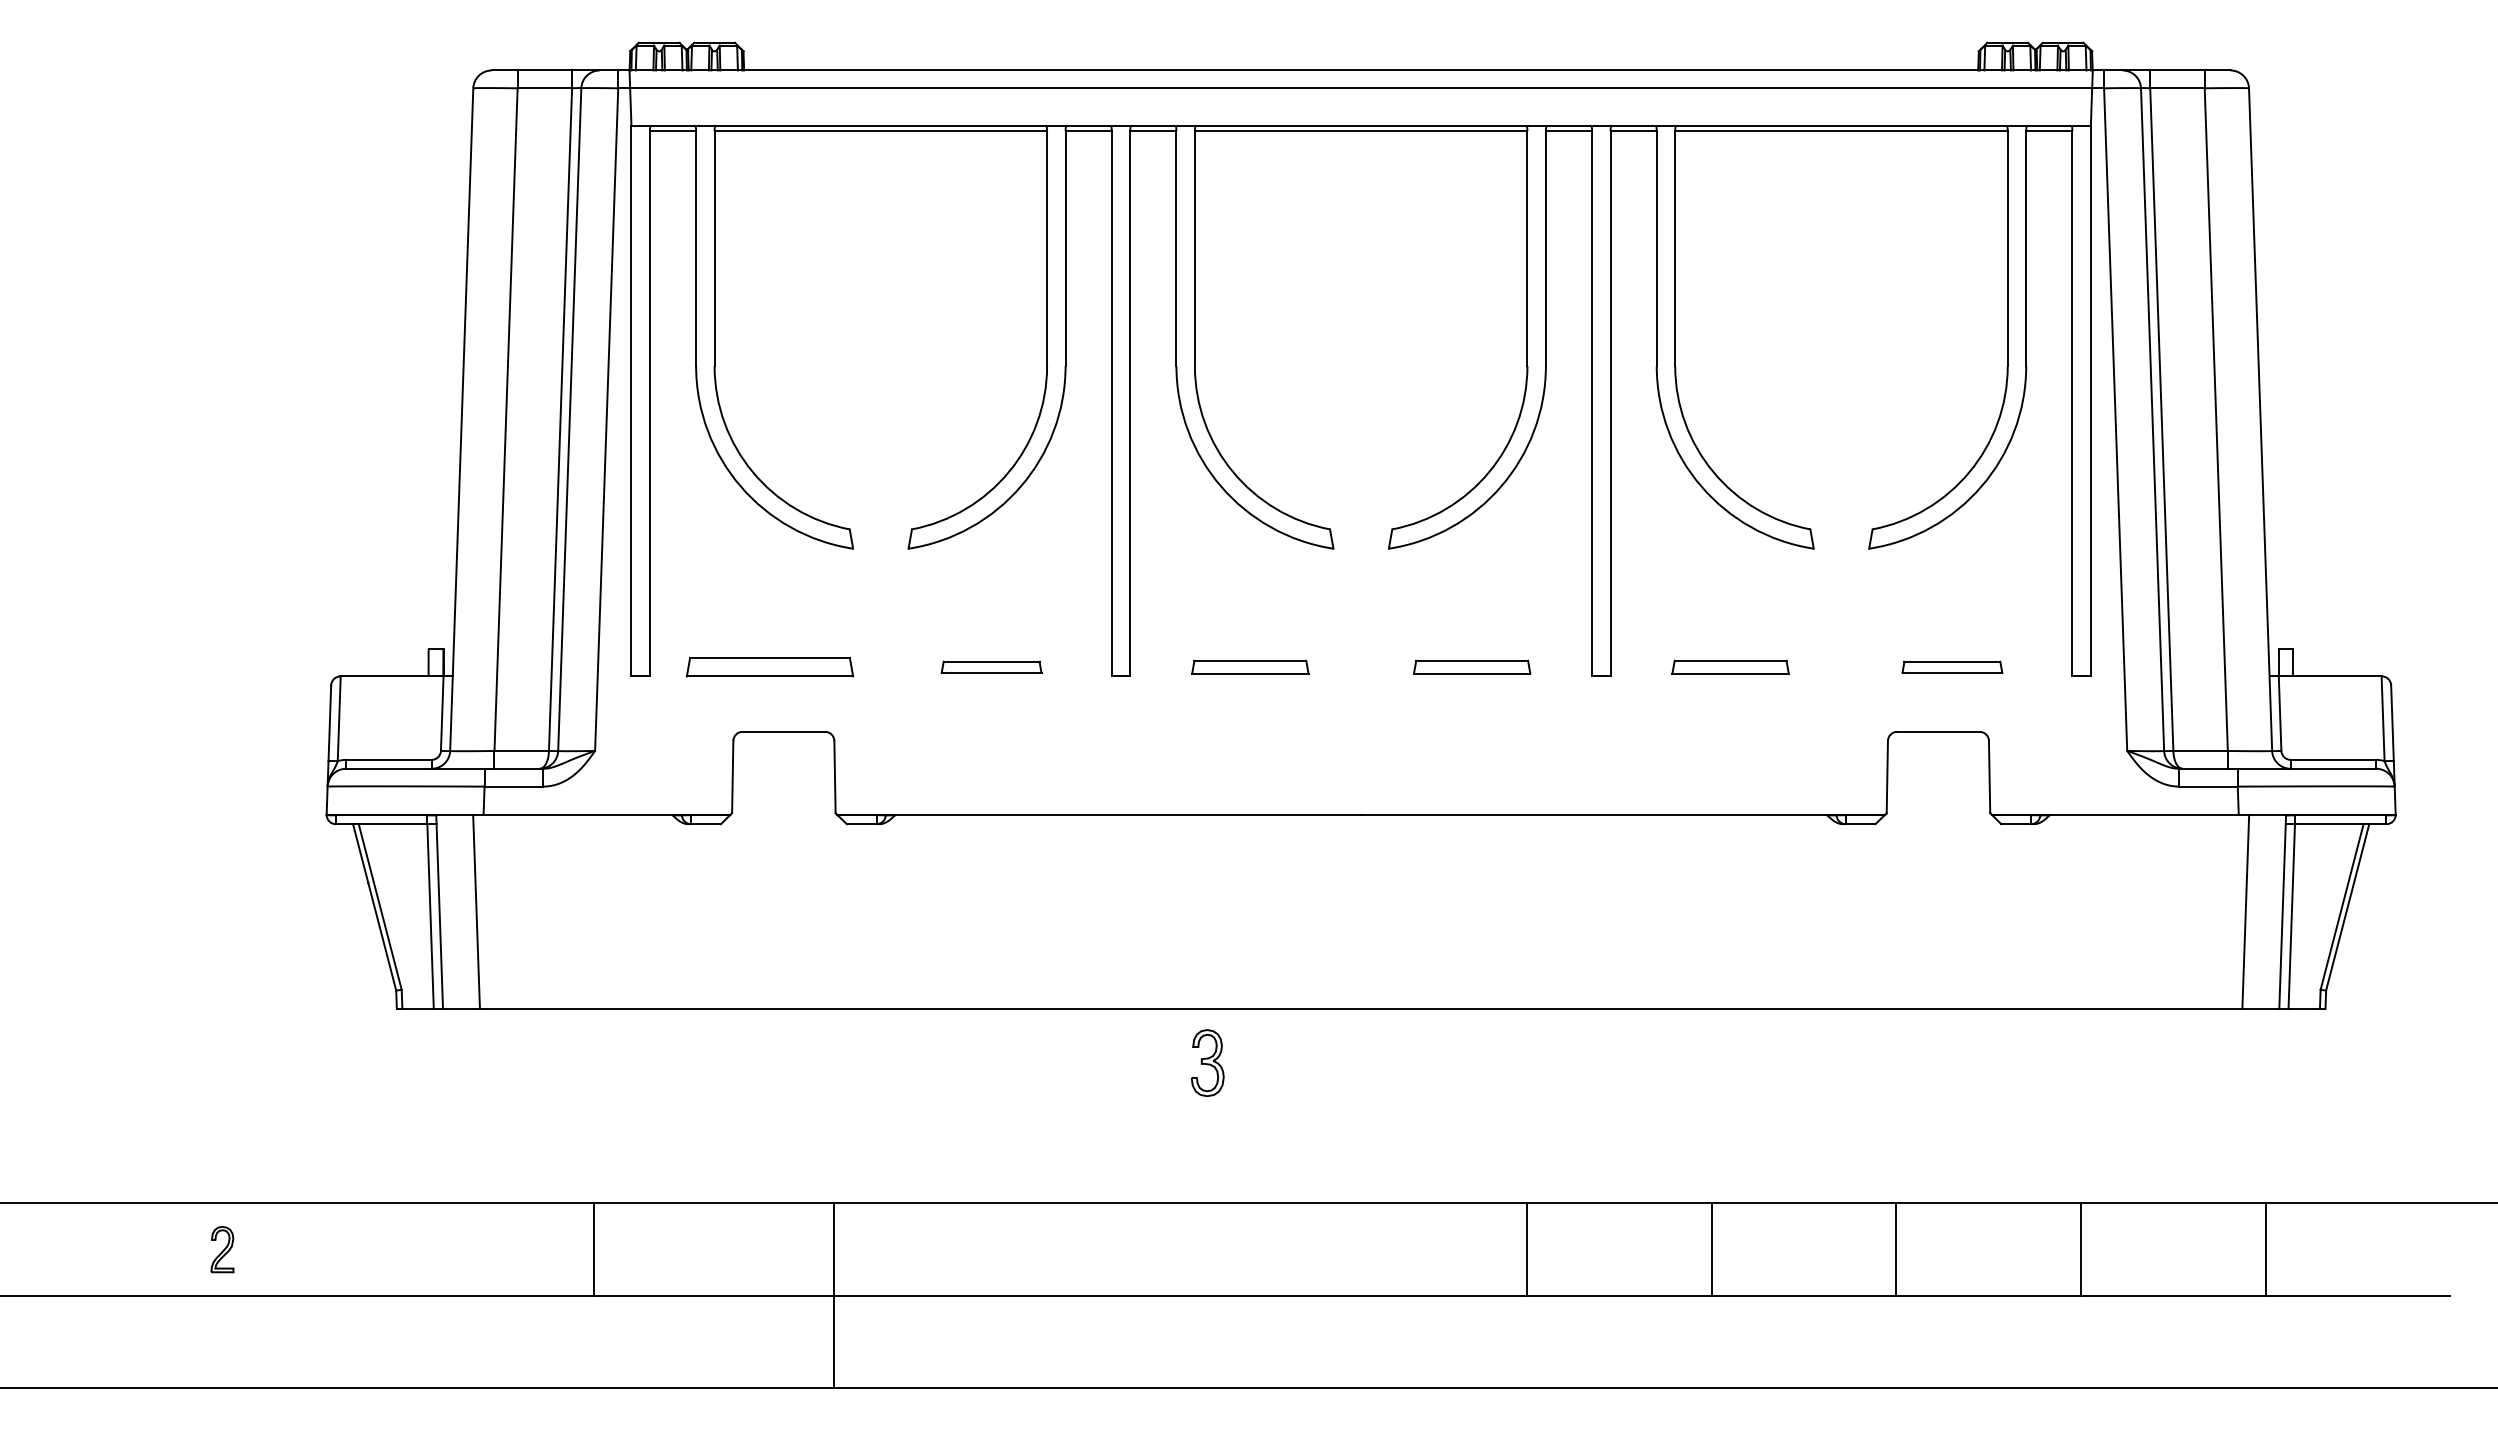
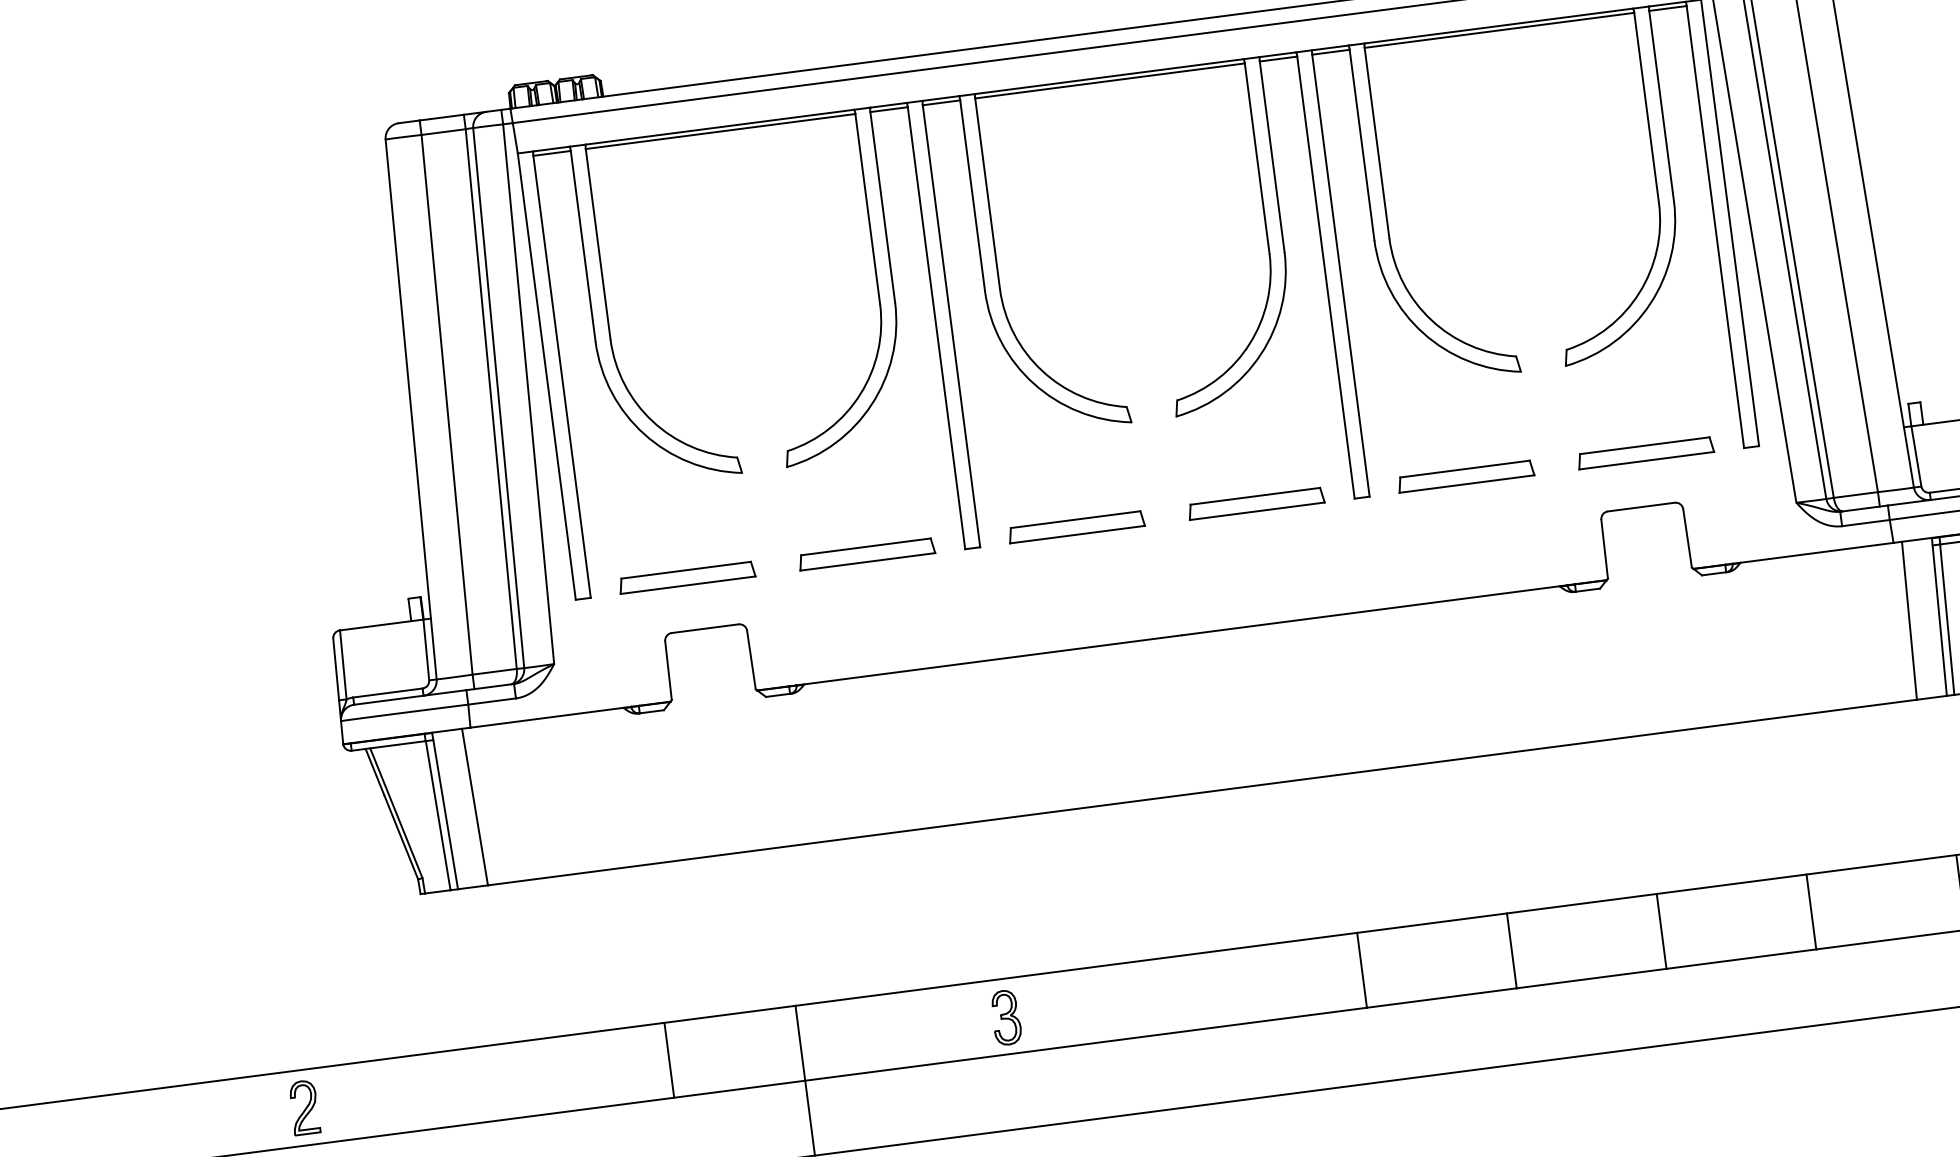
part: (991, 667) -> (866, 554), size x1.67
part: (1250, 667) -> (1076, 527), size x1.43
part: (1472, 667) -> (1256, 504), size x1.43
part: (1730, 667) -> (1465, 476), size x1.43
part: (1952, 667) -> (1645, 453), size x1.67
part: (1207, 1063) -> (1006, 1018), moved
part: (222, 1249) -> (304, 1107), size x1.43
line: (594, 1249) -> (669, 1060), moved

